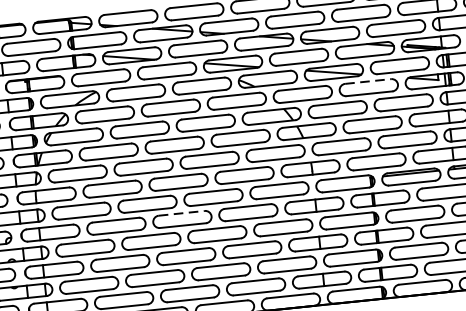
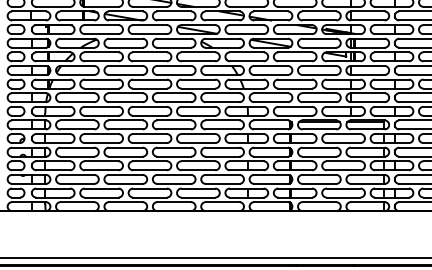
line: (368, 81) -> (295, 52), dashed -> solid
line: (182, 213) -> (150, 134), dashed -> solid

